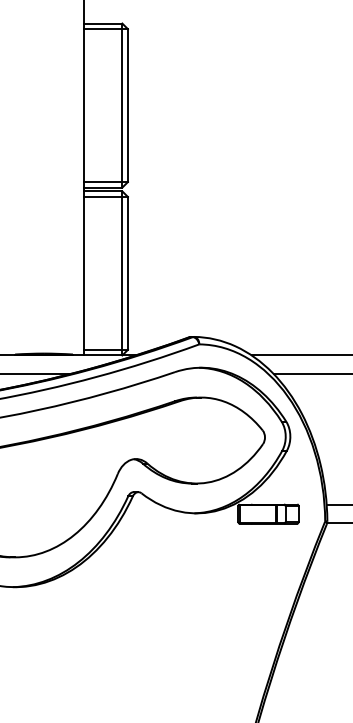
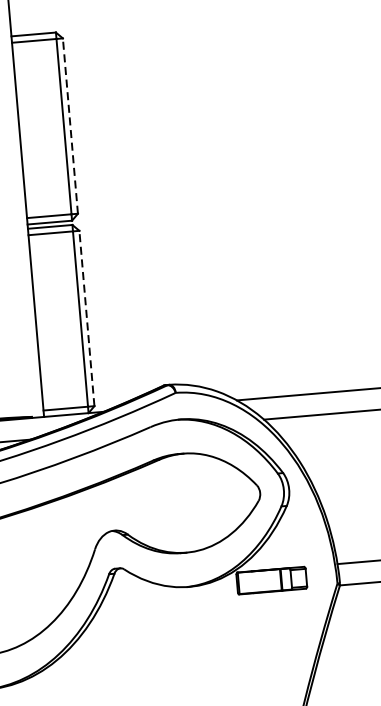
line: (127, 105) -> (69, 126), solid -> dashed
line: (127, 272) -> (86, 317), solid -> dashed

